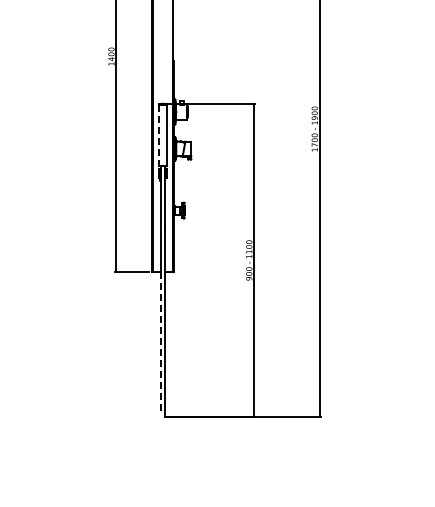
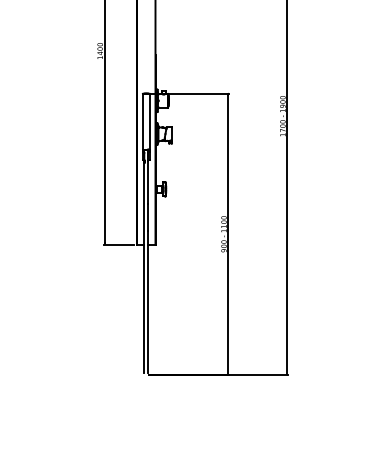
line: (159, 135) -> (143, 121), dashed -> solid
line: (160, 344) -> (144, 309), dashed -> solid

